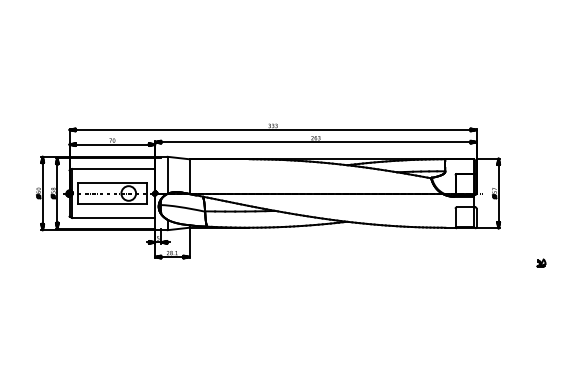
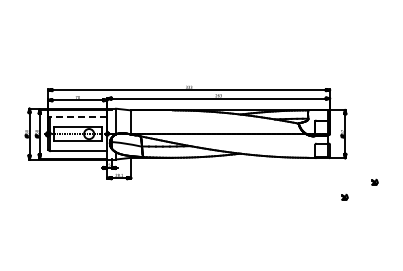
line: (113, 169) -> (78, 117), solid -> dashed
part: (497, 283) -> (344, 196), added

